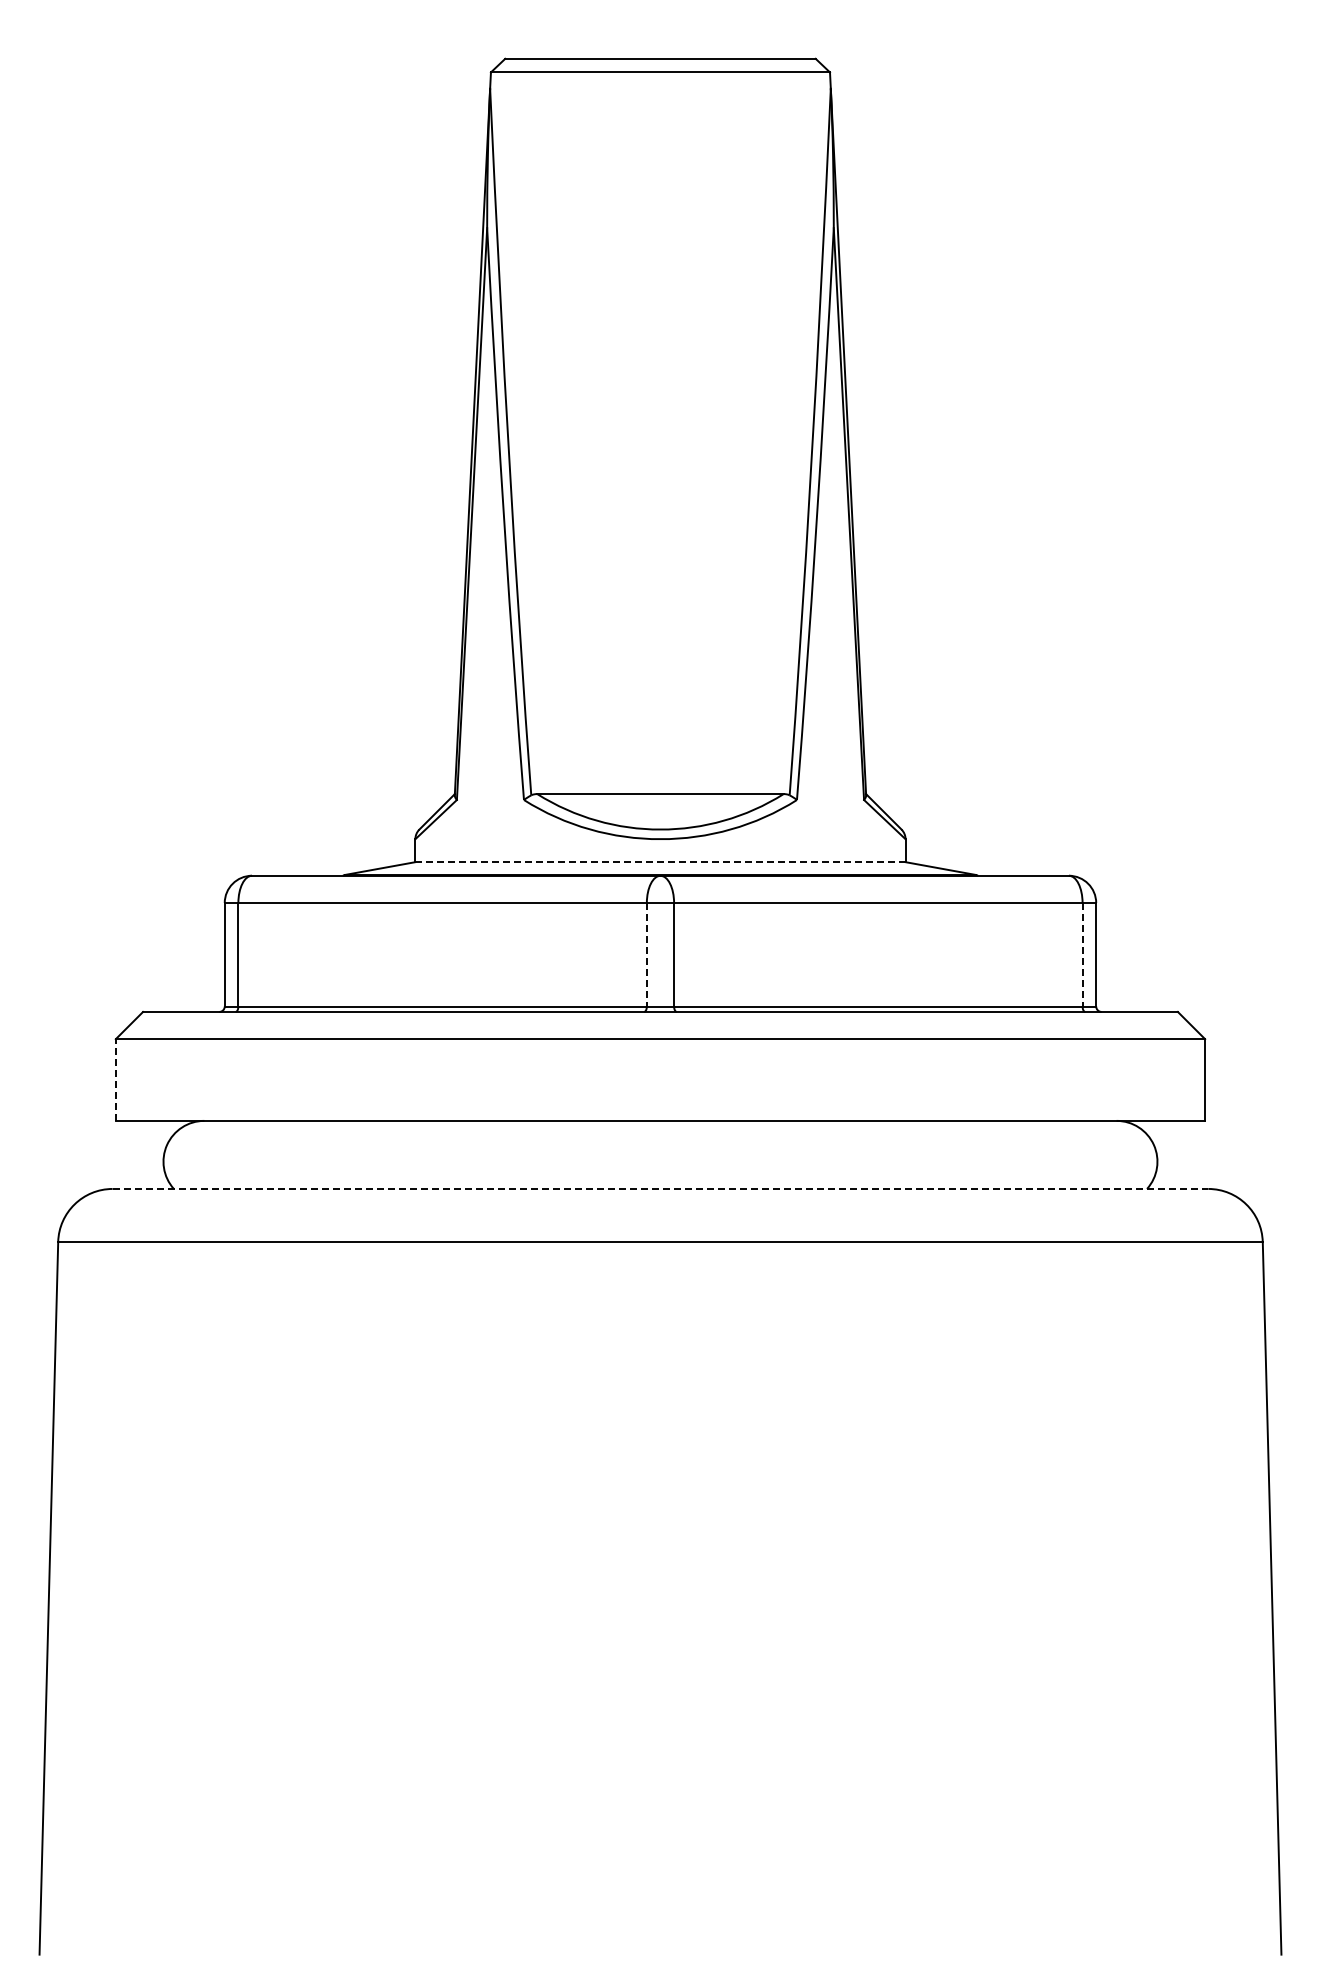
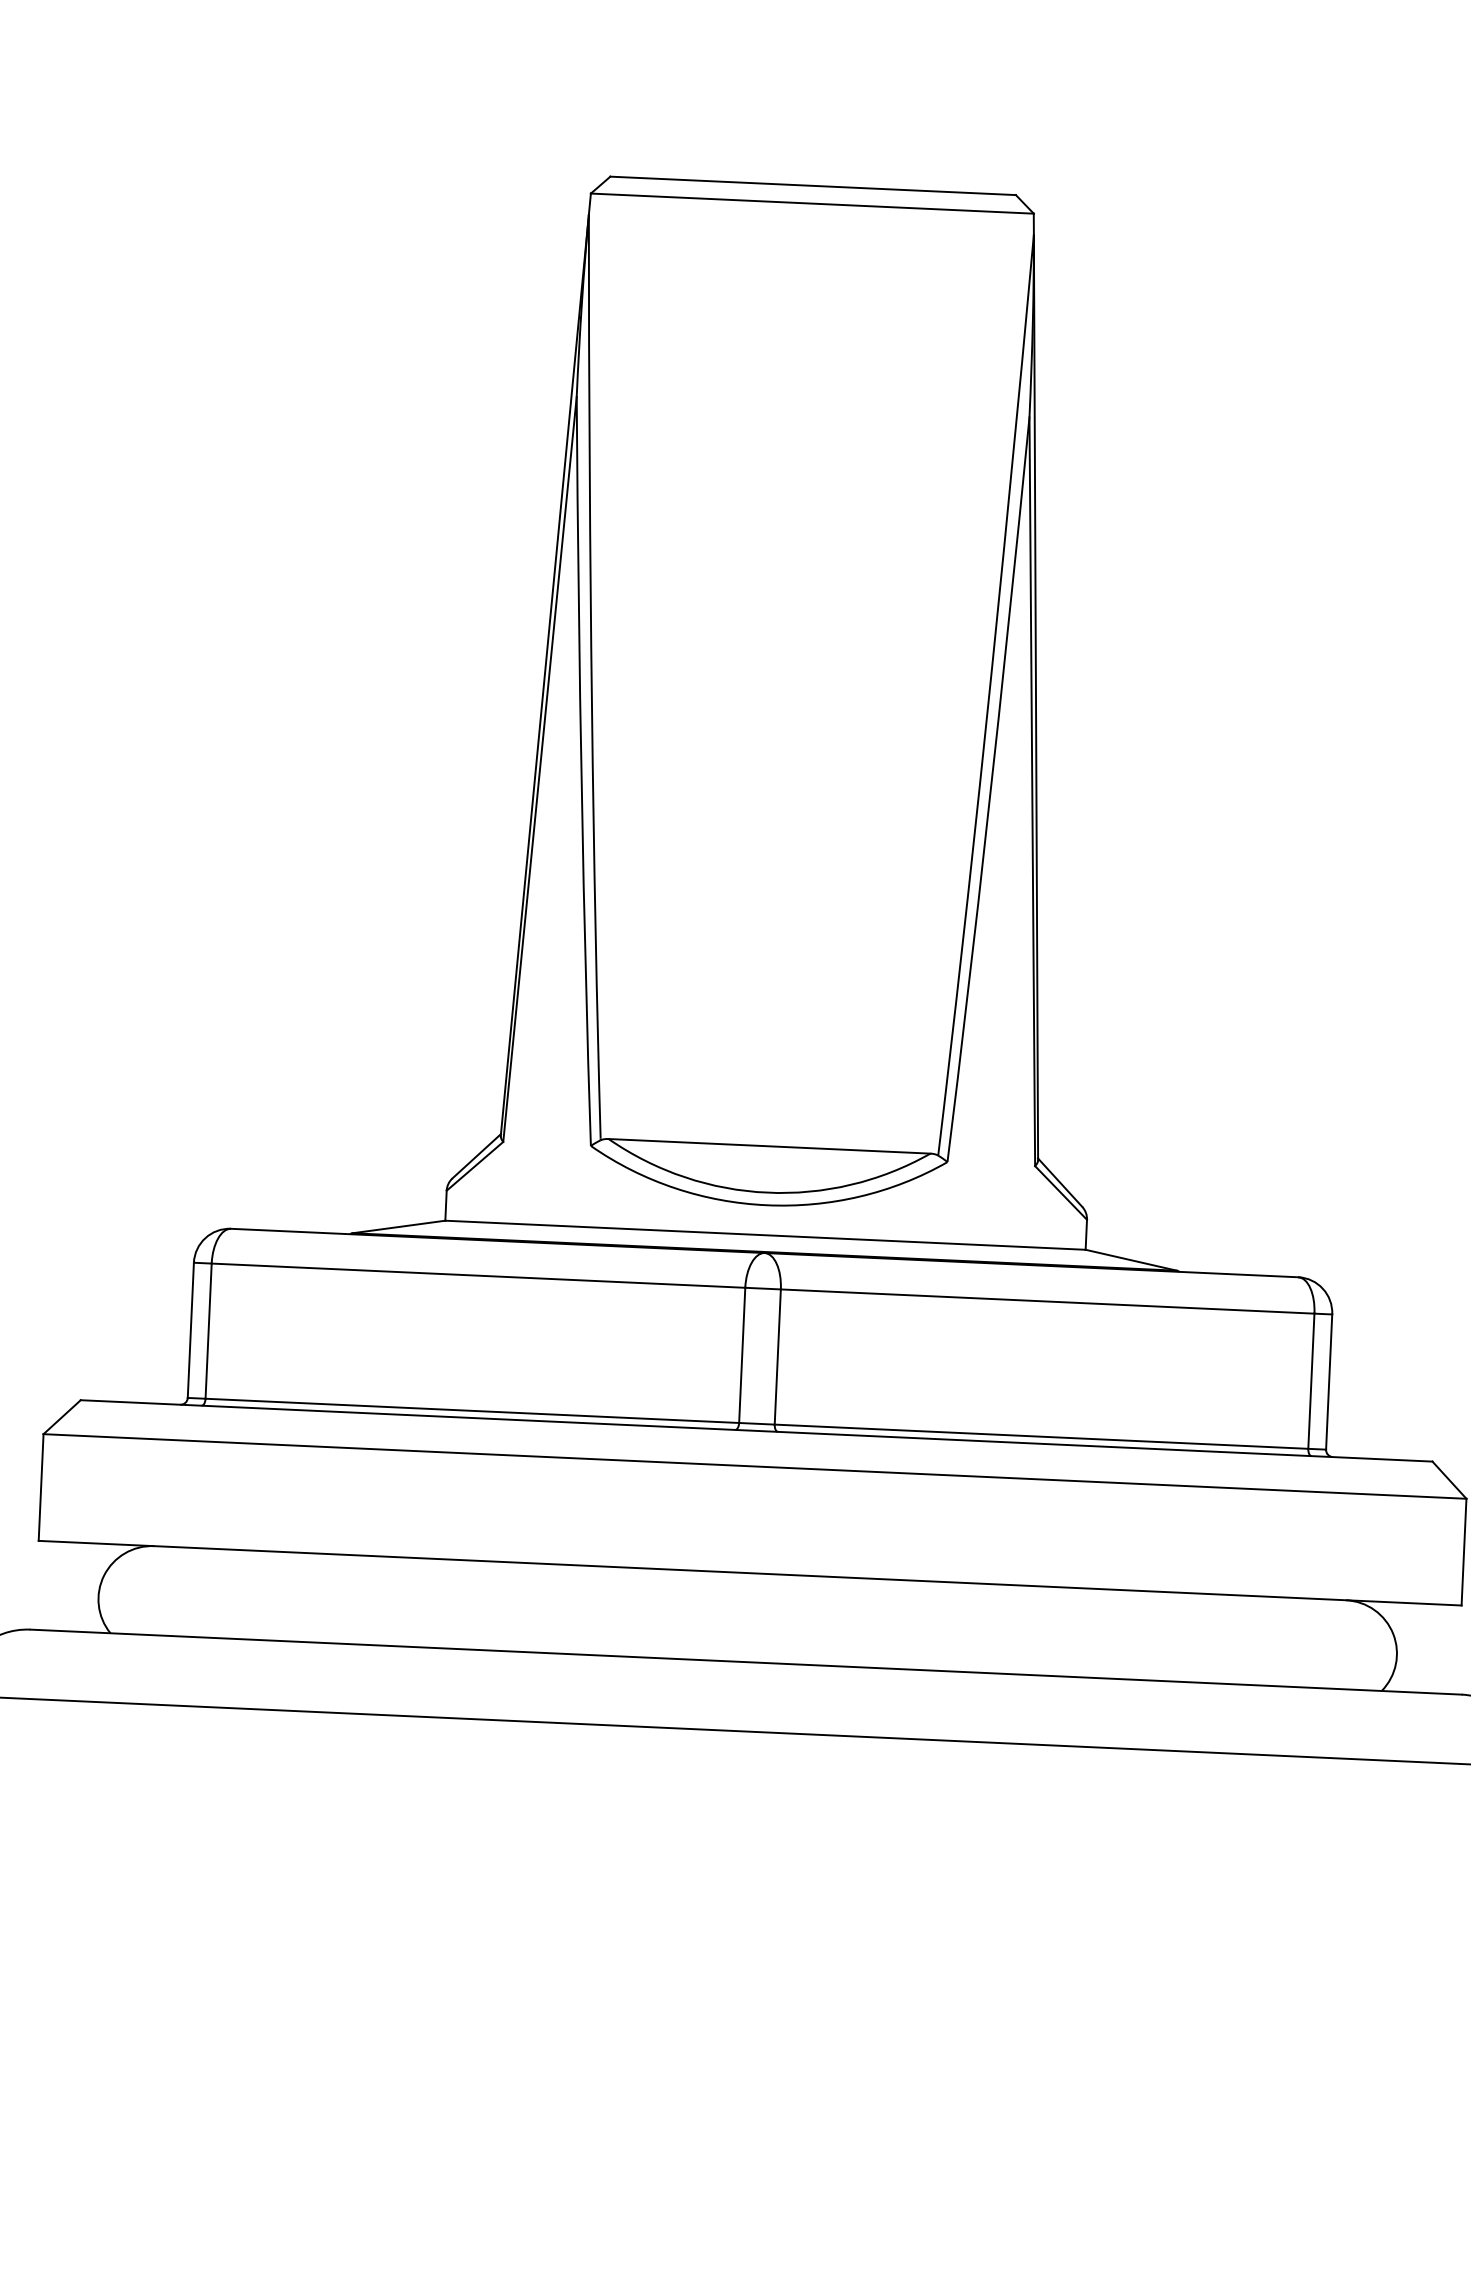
line: (659, 862) -> (764, 1235), dashed -> solid
line: (646, 954) -> (741, 1355), dashed -> solid
line: (1082, 954) -> (1311, 1380), dashed -> solid
line: (115, 1080) -> (40, 1488), dashed -> solid
line: (660, 1188) -> (746, 1661), dashed -> solid

